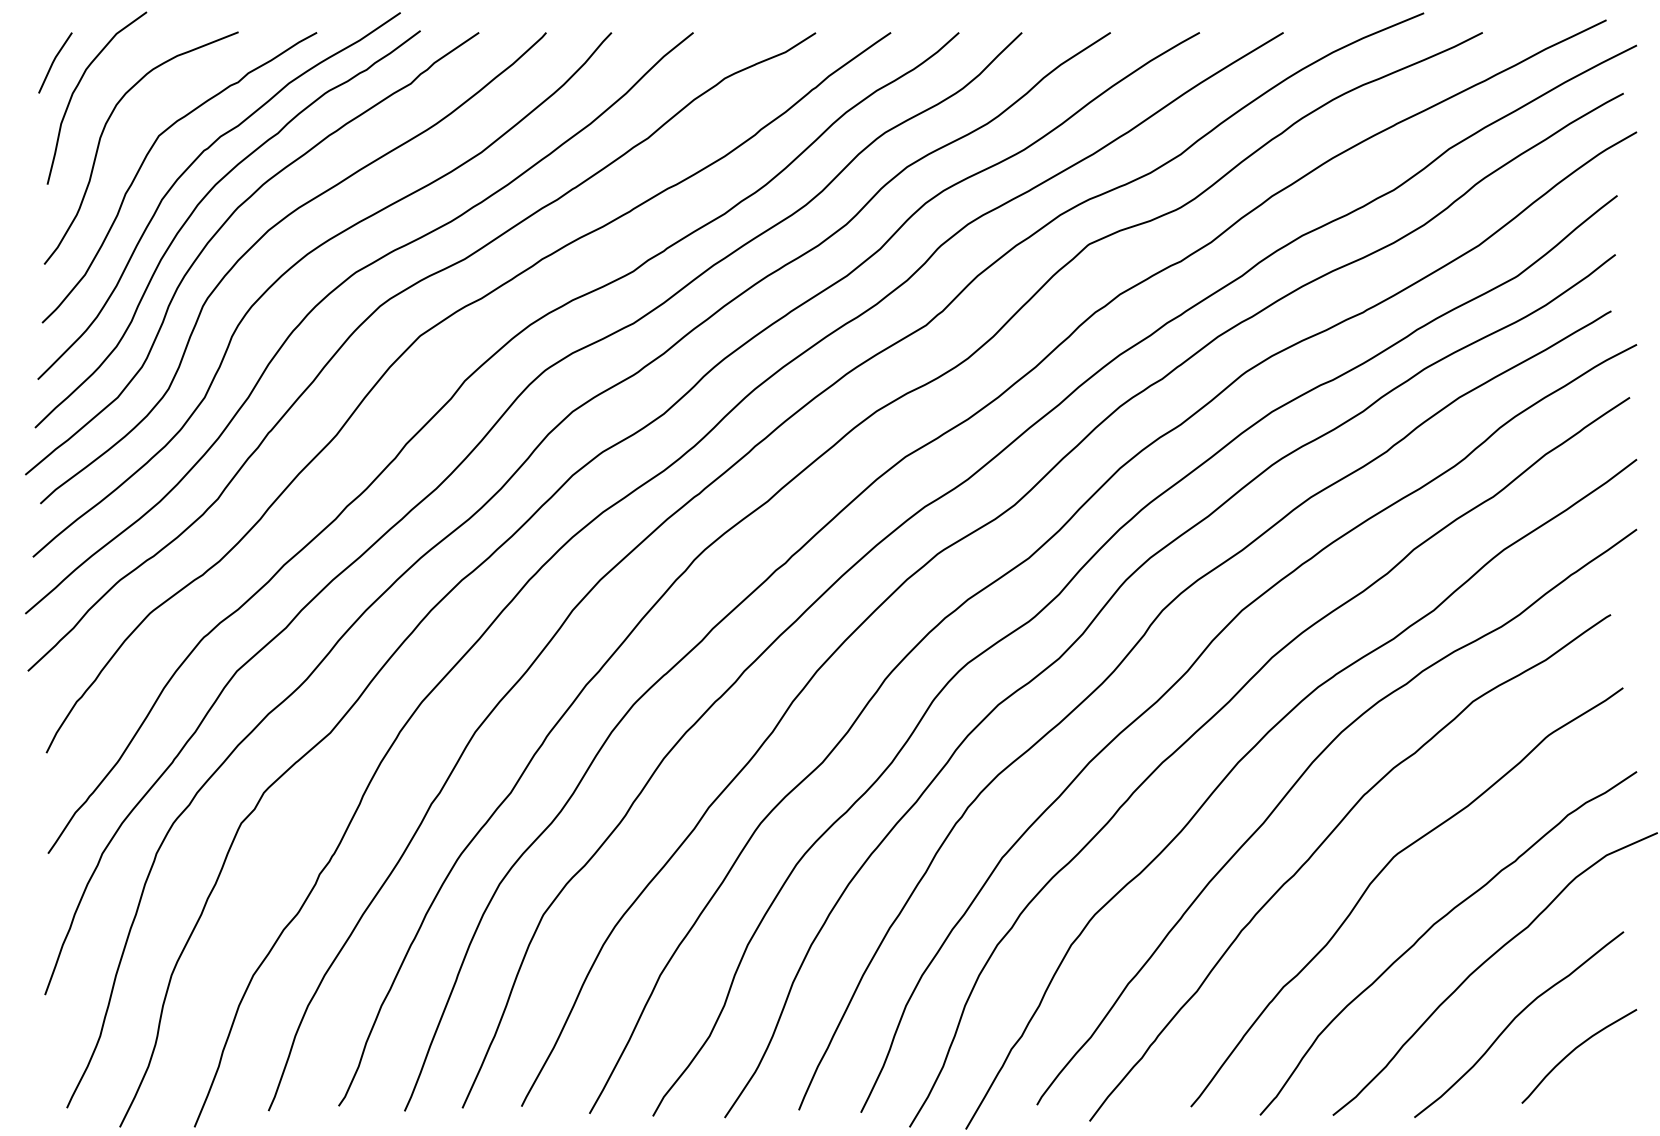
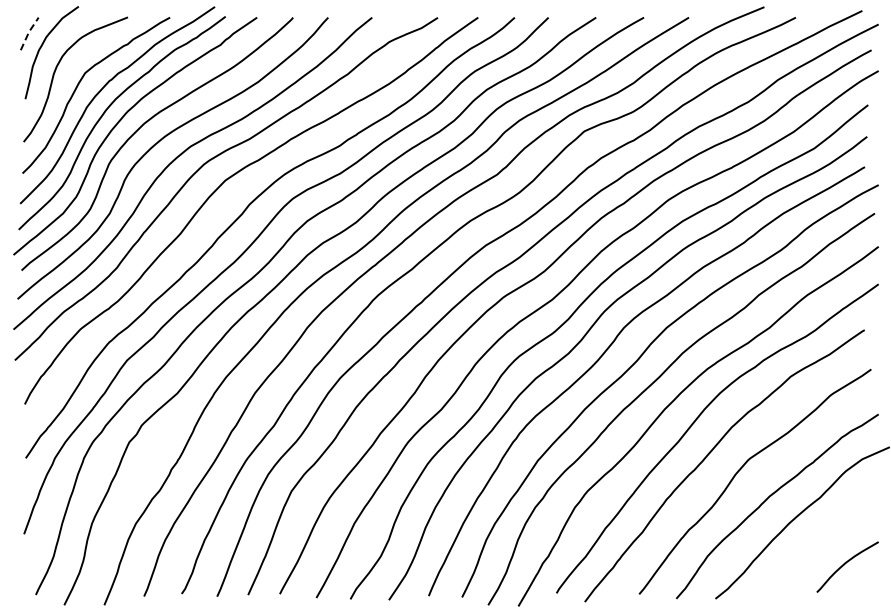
line: (53, 62) -> (28, 33), solid -> dashed
curve: (1515, 1019) -> (813, 547), removed

